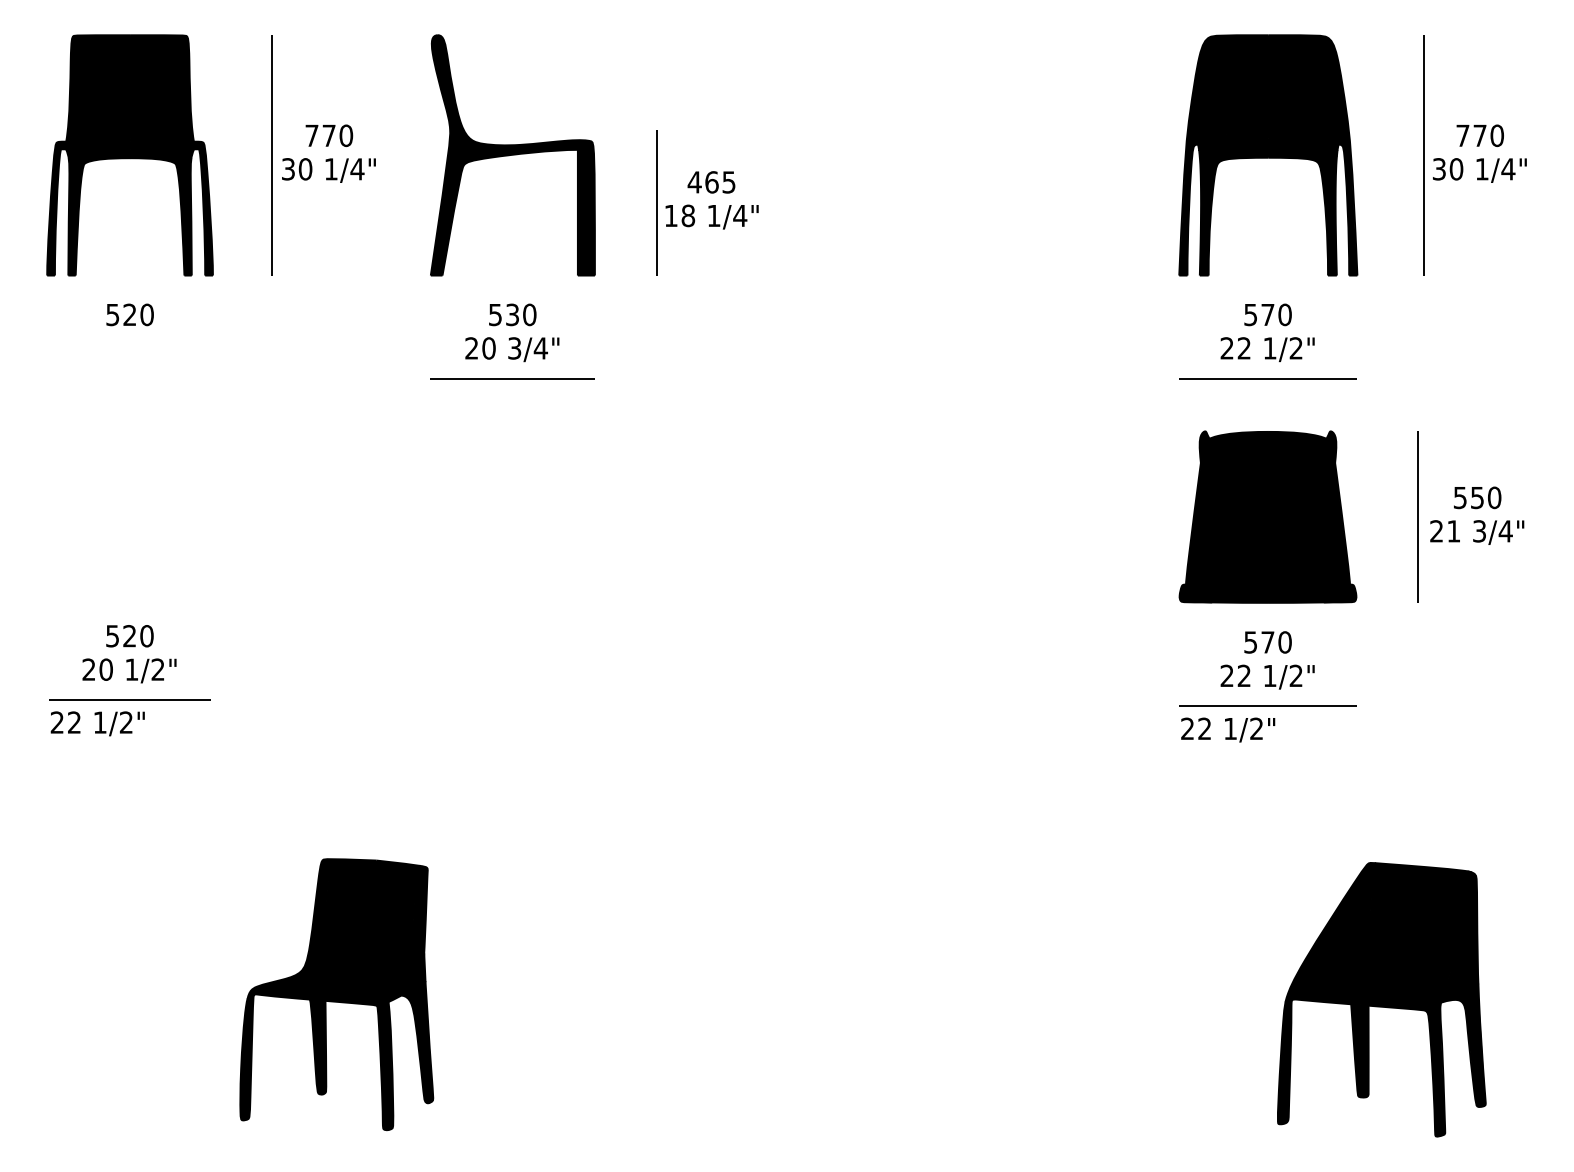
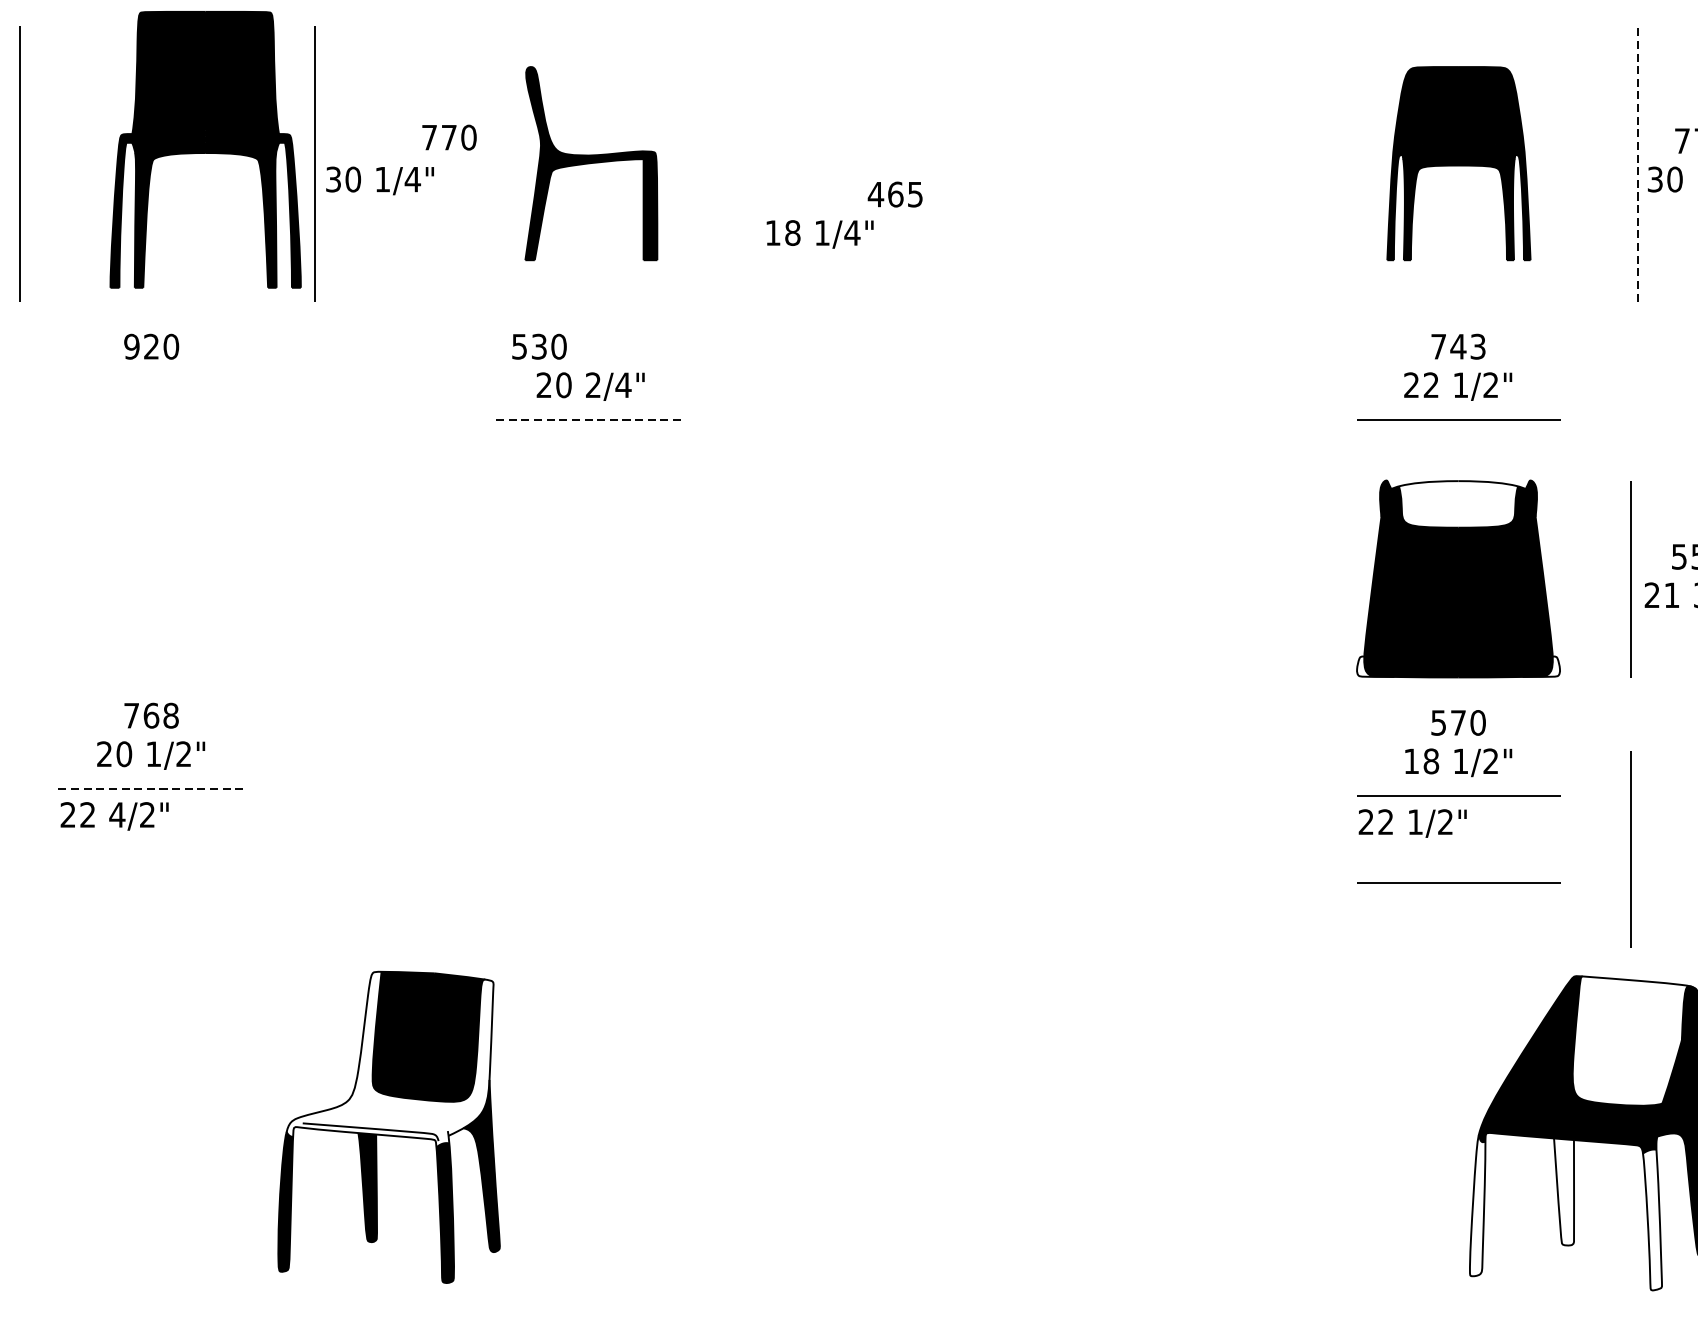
text: (329, 135) -> (449, 137), moved
line: (1423, 154) -> (1637, 162), solid -> dashed
line: (14, 155) -> (18, 163), added
part: (129, 155) -> (205, 149), moved
part: (512, 155) -> (590, 163), size x0.7
part: (1268, 155) -> (1459, 163), size x0.7
text: (711, 182) -> (895, 194), moved
line: (656, 202) -> (756, 217), removed
text: (112, 314) -> (131, 346), 520 -> 920
text: (512, 314) -> (539, 346), moved
text: (1267, 314) -> (1457, 346), 570 -> 743
text: (514, 348) -> (593, 385), 3/4" -> 2/4"
line: (512, 378) -> (590, 419), solid -> dashed
fill: (1267, 451) -> (1457, 503), removed
fill: (1195, 593) -> (1375, 666), removed
fill: (1339, 593) -> (1540, 666), removed
text: (129, 636) -> (151, 716), 520 -> 768
text: (1235, 675) -> (1421, 760), 22 -> 18
line: (130, 700) -> (152, 789), solid -> dashed
text: (100, 722) -> (117, 814), 1/2" -> 4/2"
line: (1417, 751) -> (1630, 848), added
line: (1267, 781) -> (1457, 882), added
fill: (1417, 919) -> (1630, 1041), removed
fill: (337, 935) -> (389, 1059), removed
fill: (1359, 1050) -> (1563, 1191), removed
fill: (1284, 1062) -> (1477, 1205), removed
fill: (1436, 1074) -> (1652, 1219), removed

